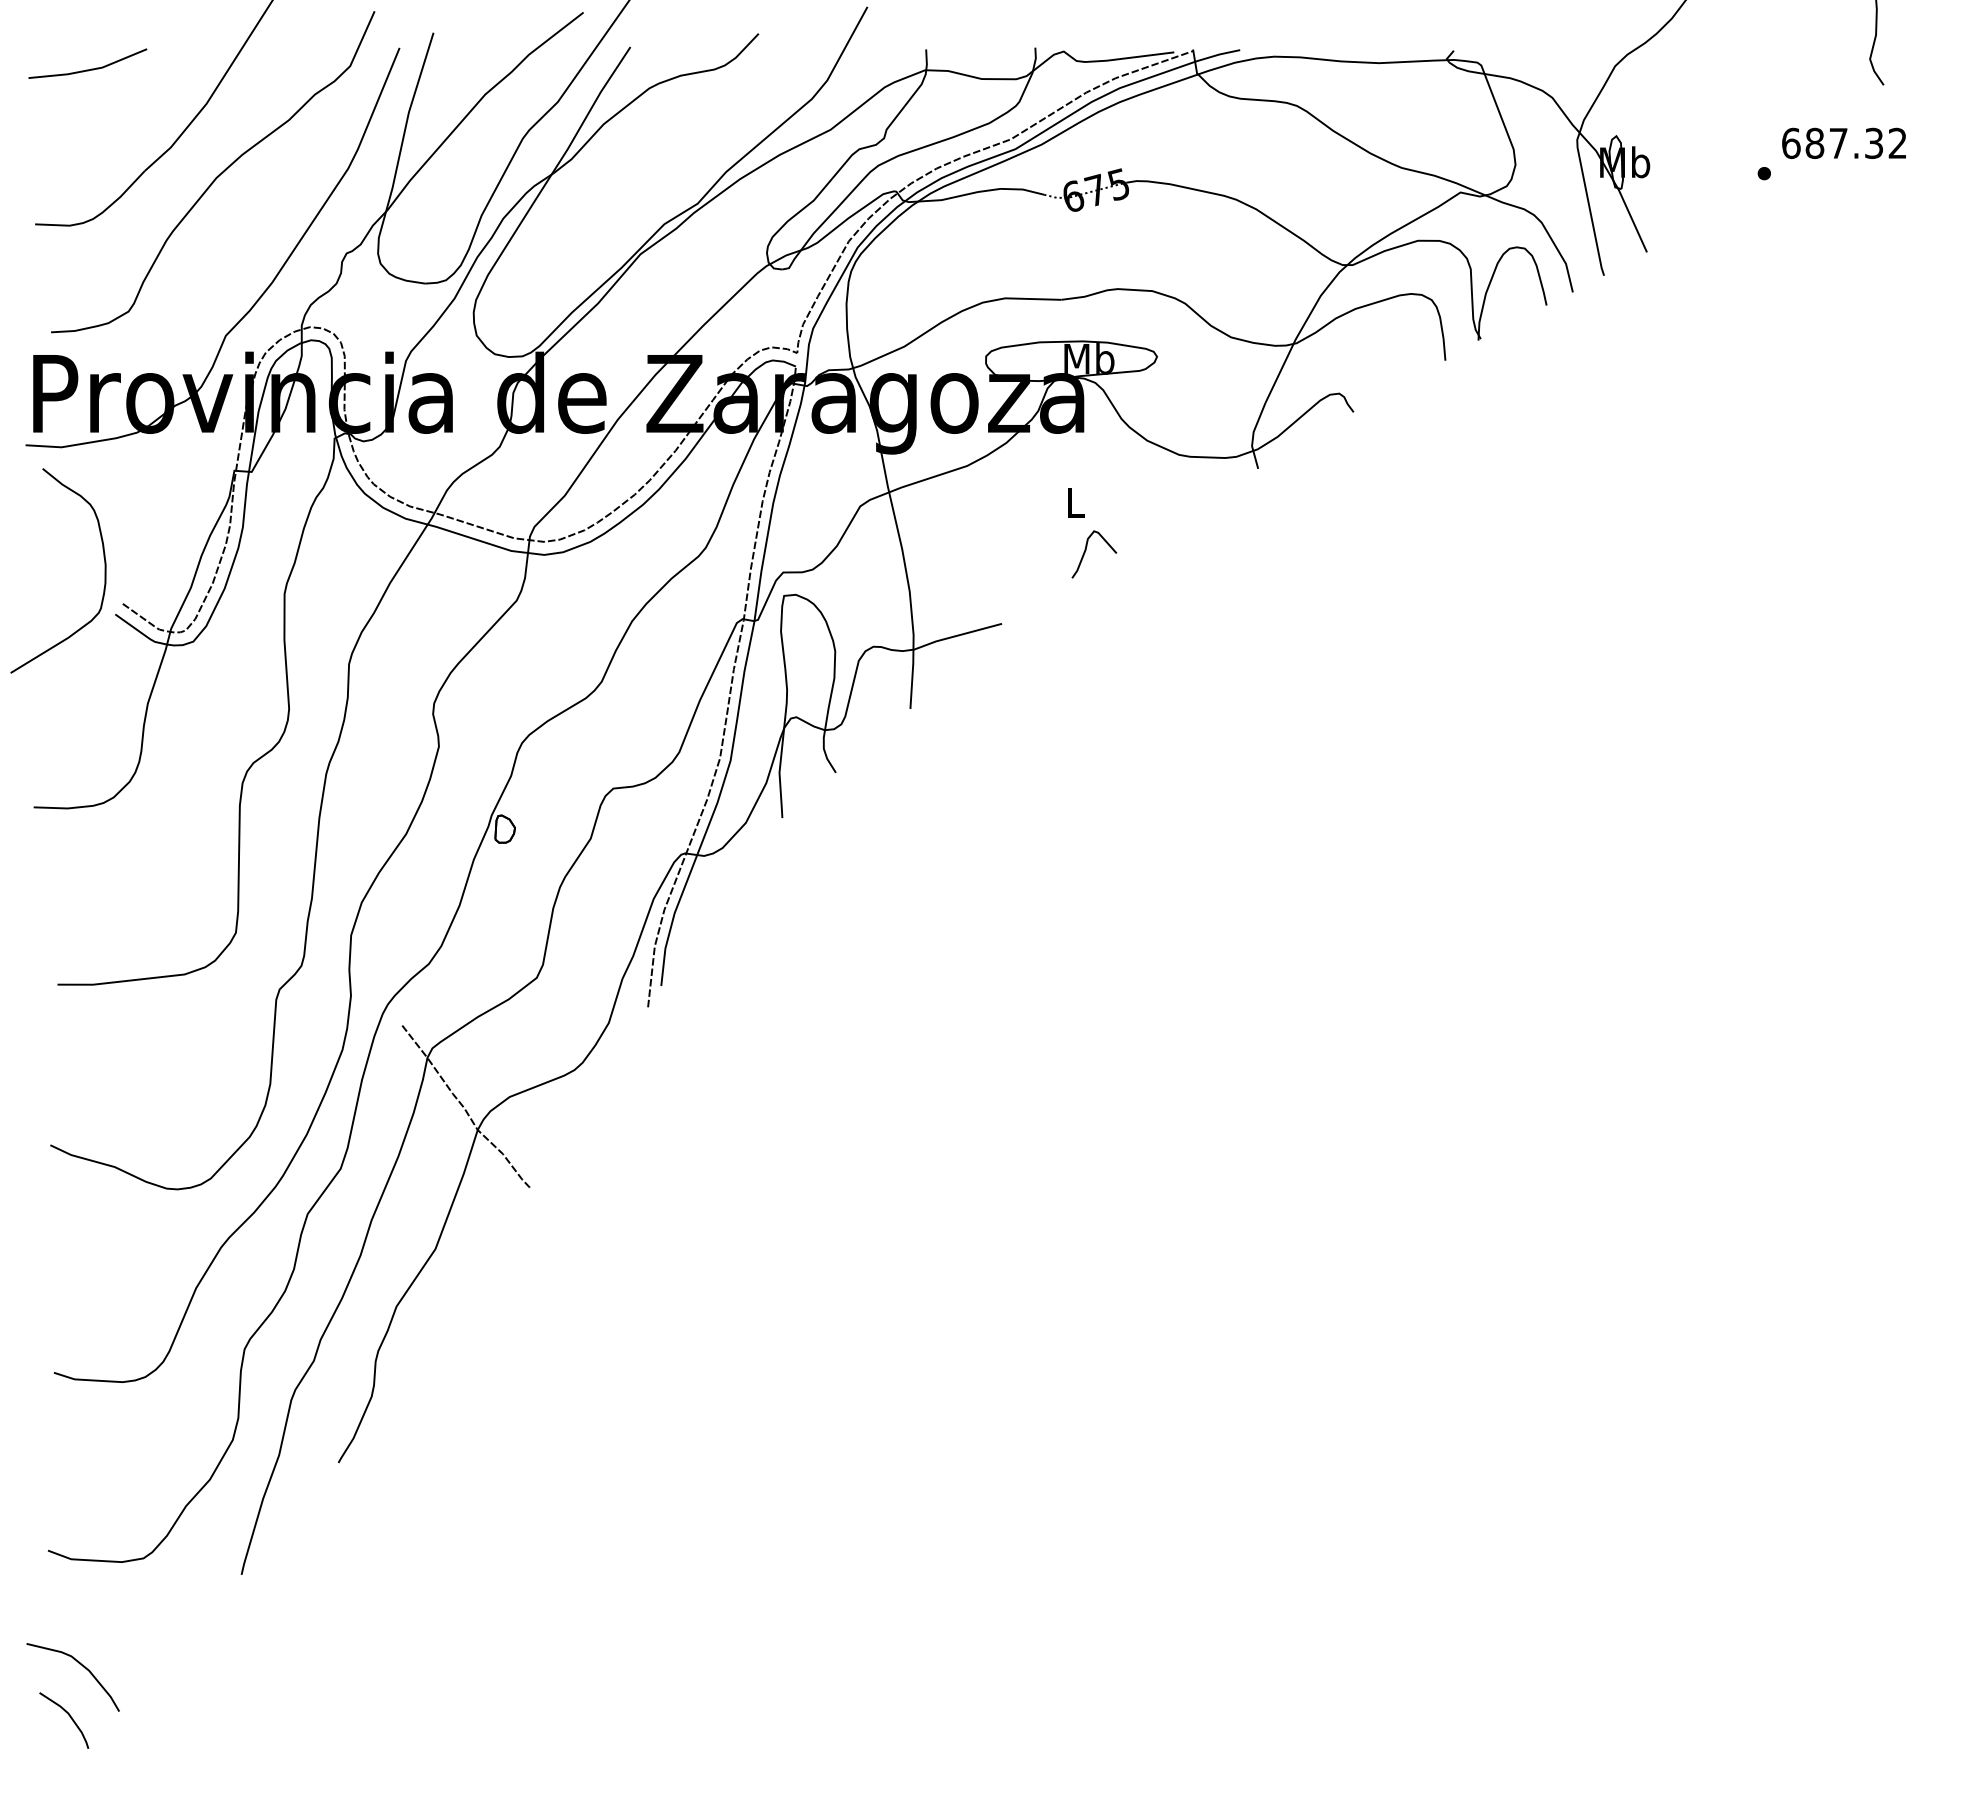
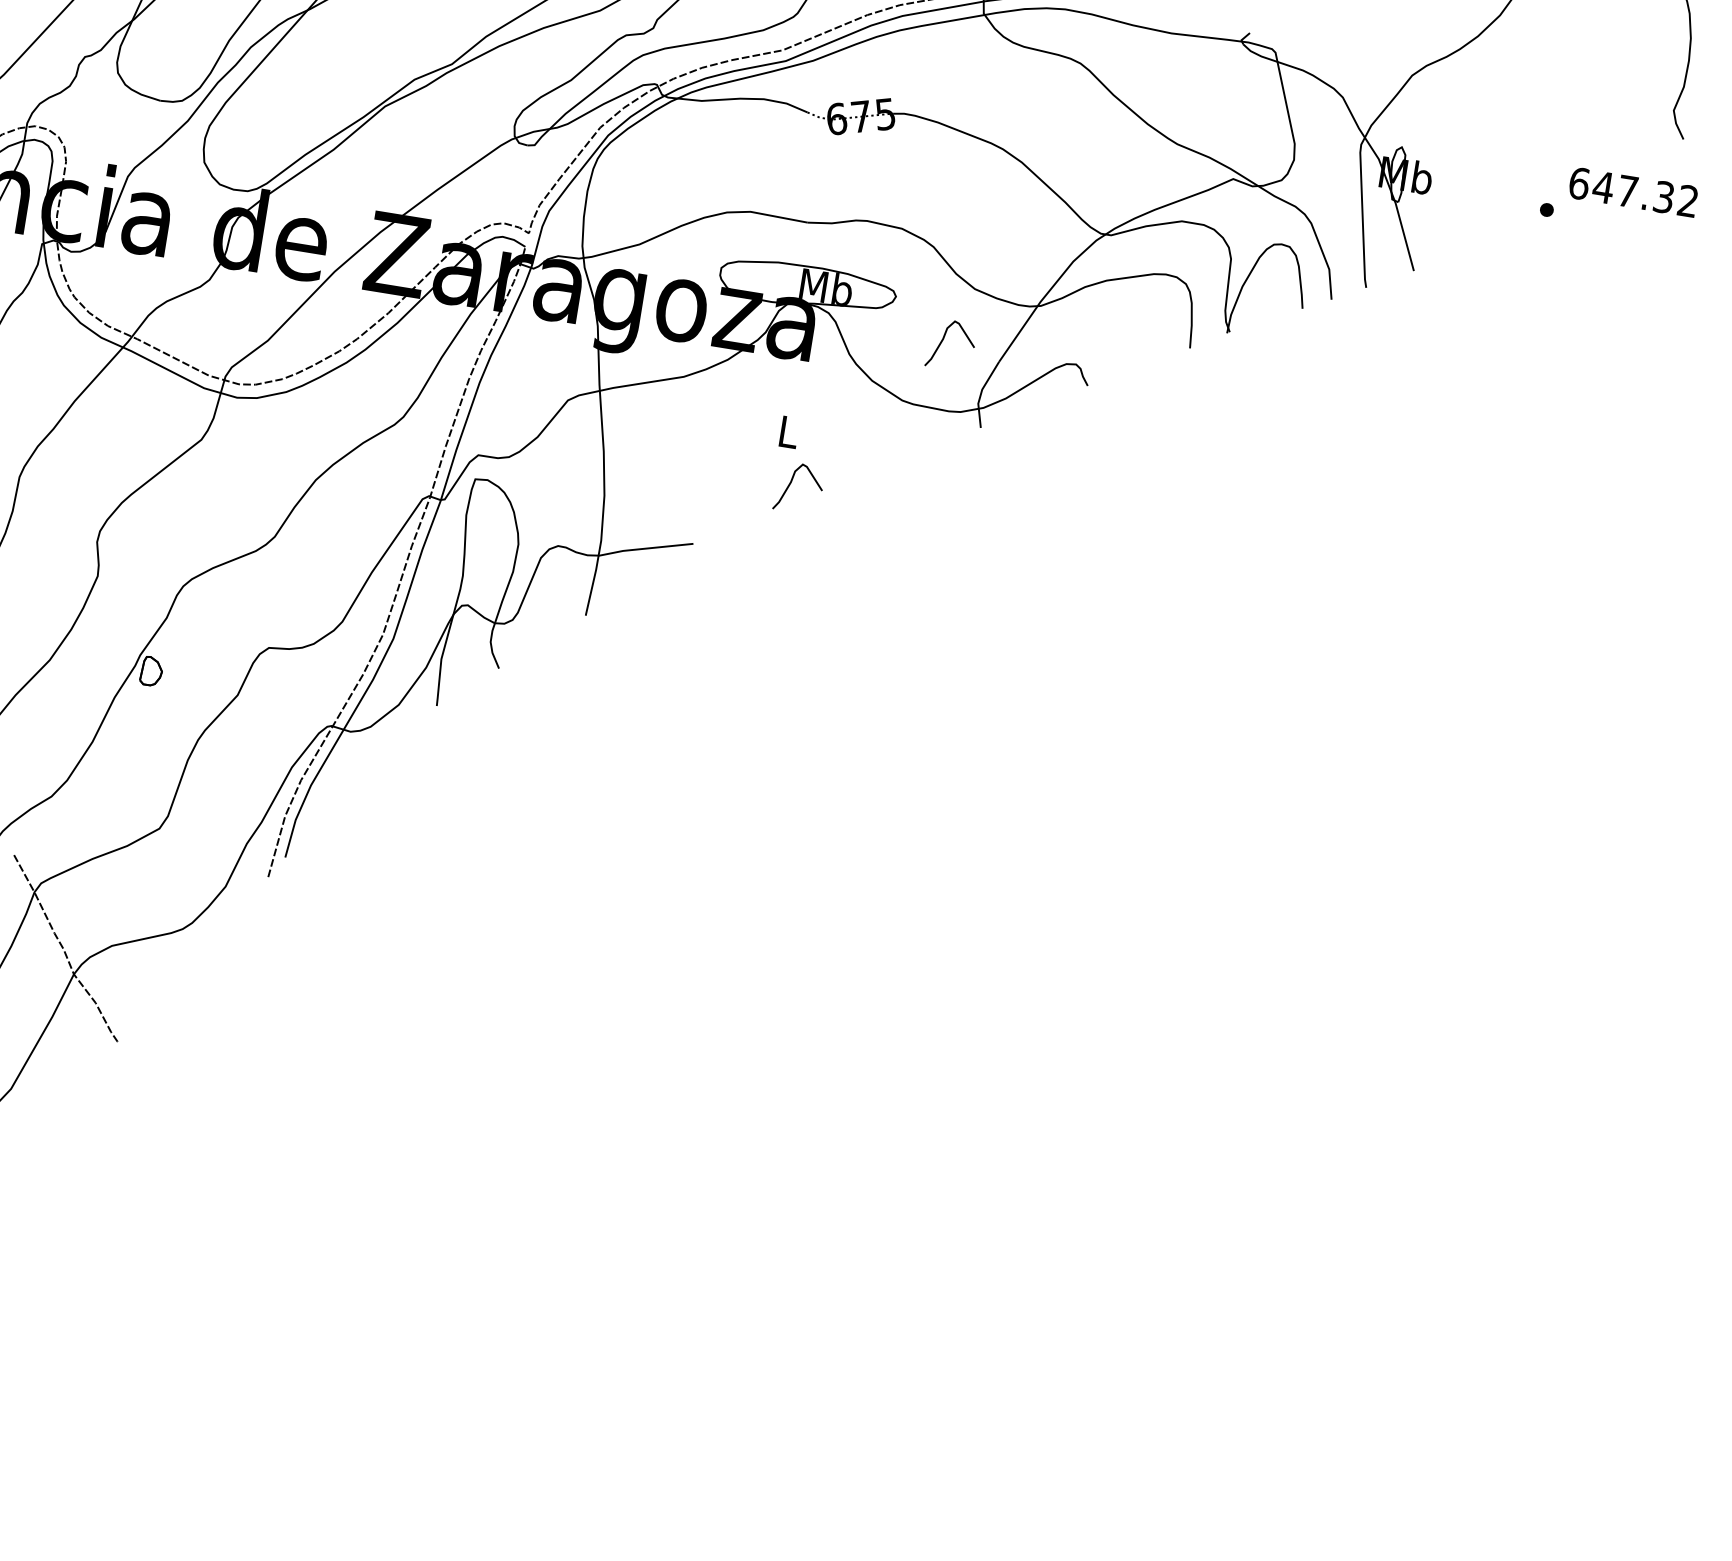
text: (1814, 142) -> (1603, 186), 687.32 -> 647.32
curve: (1209, 390) -> (944, 339), added

